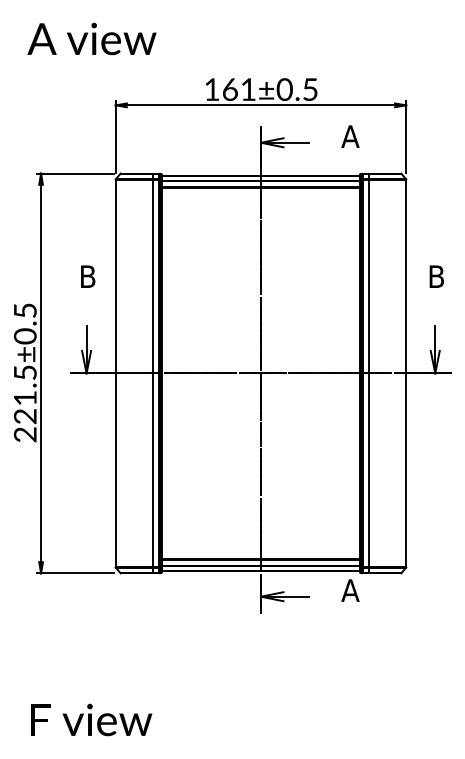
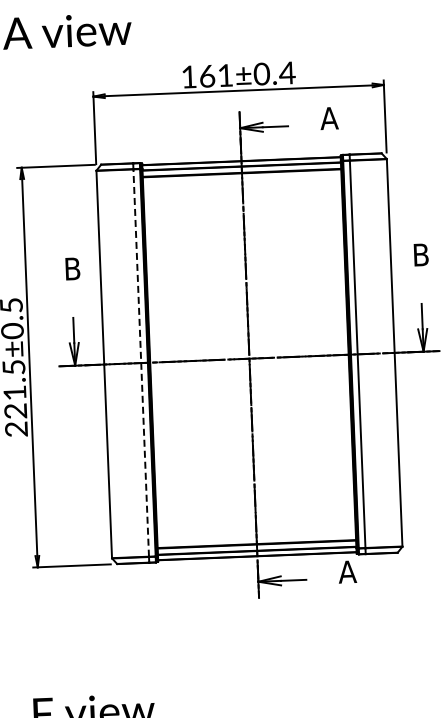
text: (309, 89) -> (286, 73), 161±0.5 -> 161±0.4
line: (152, 373) -> (141, 363), solid -> dashed

